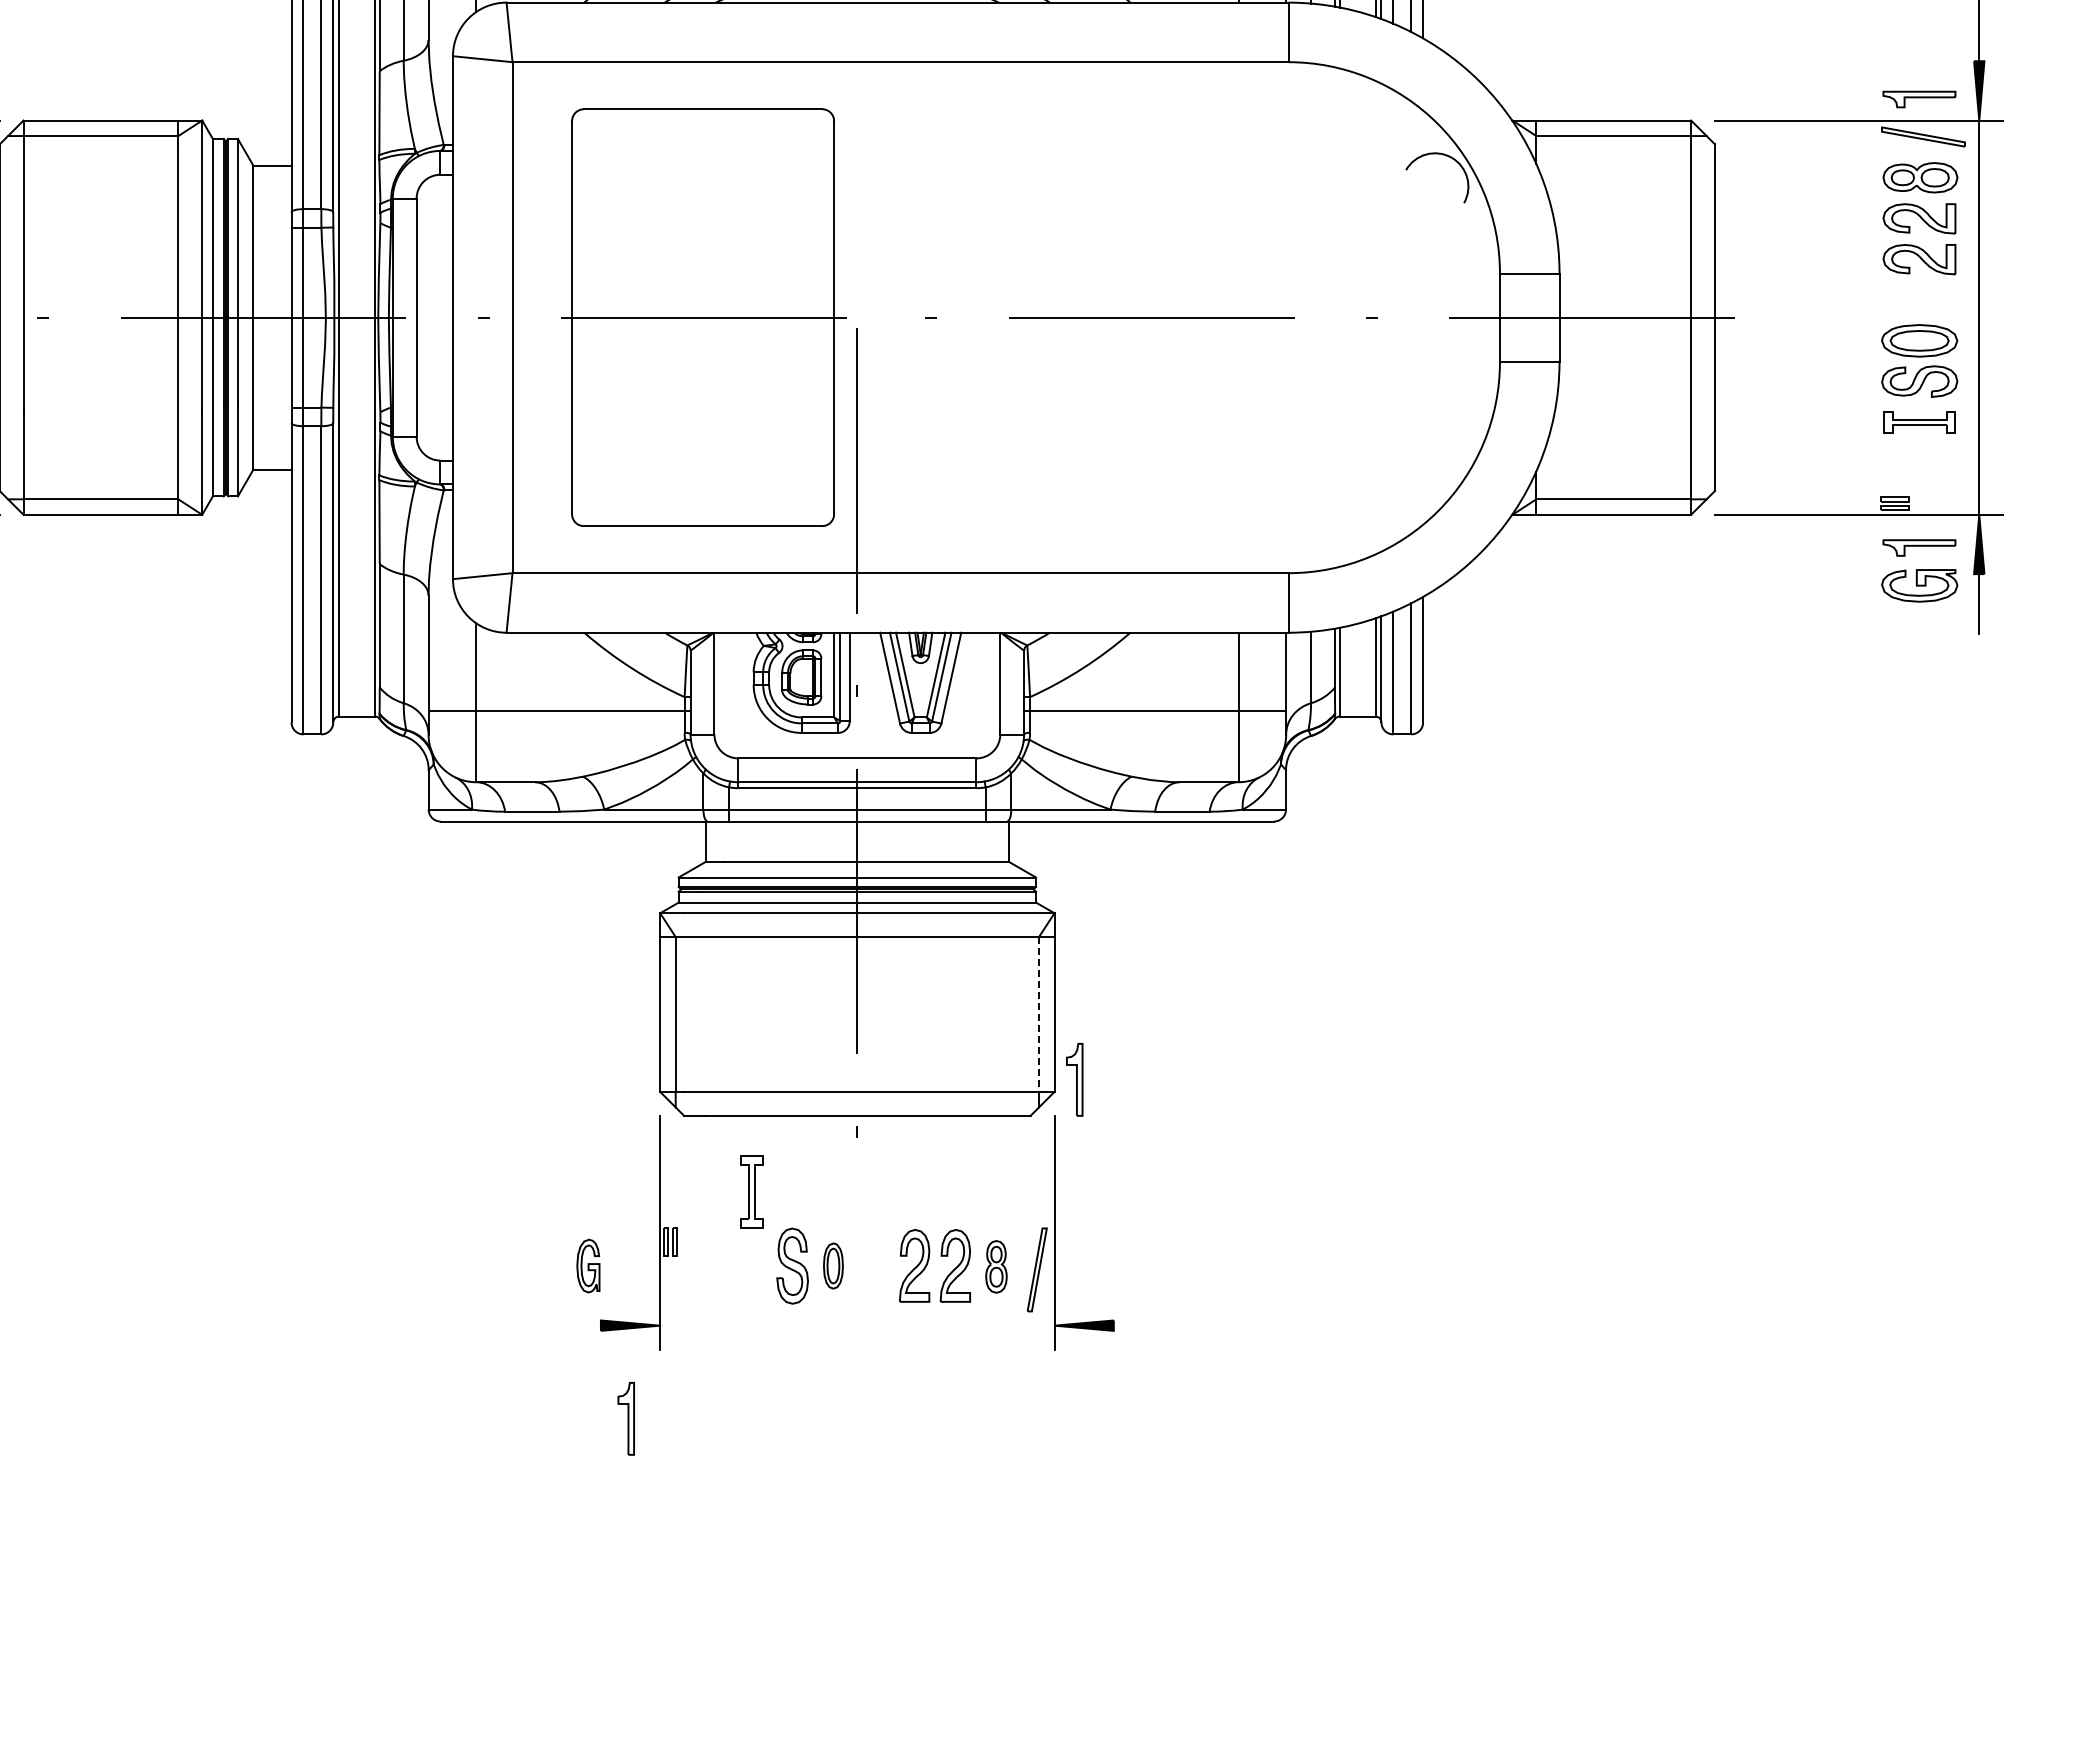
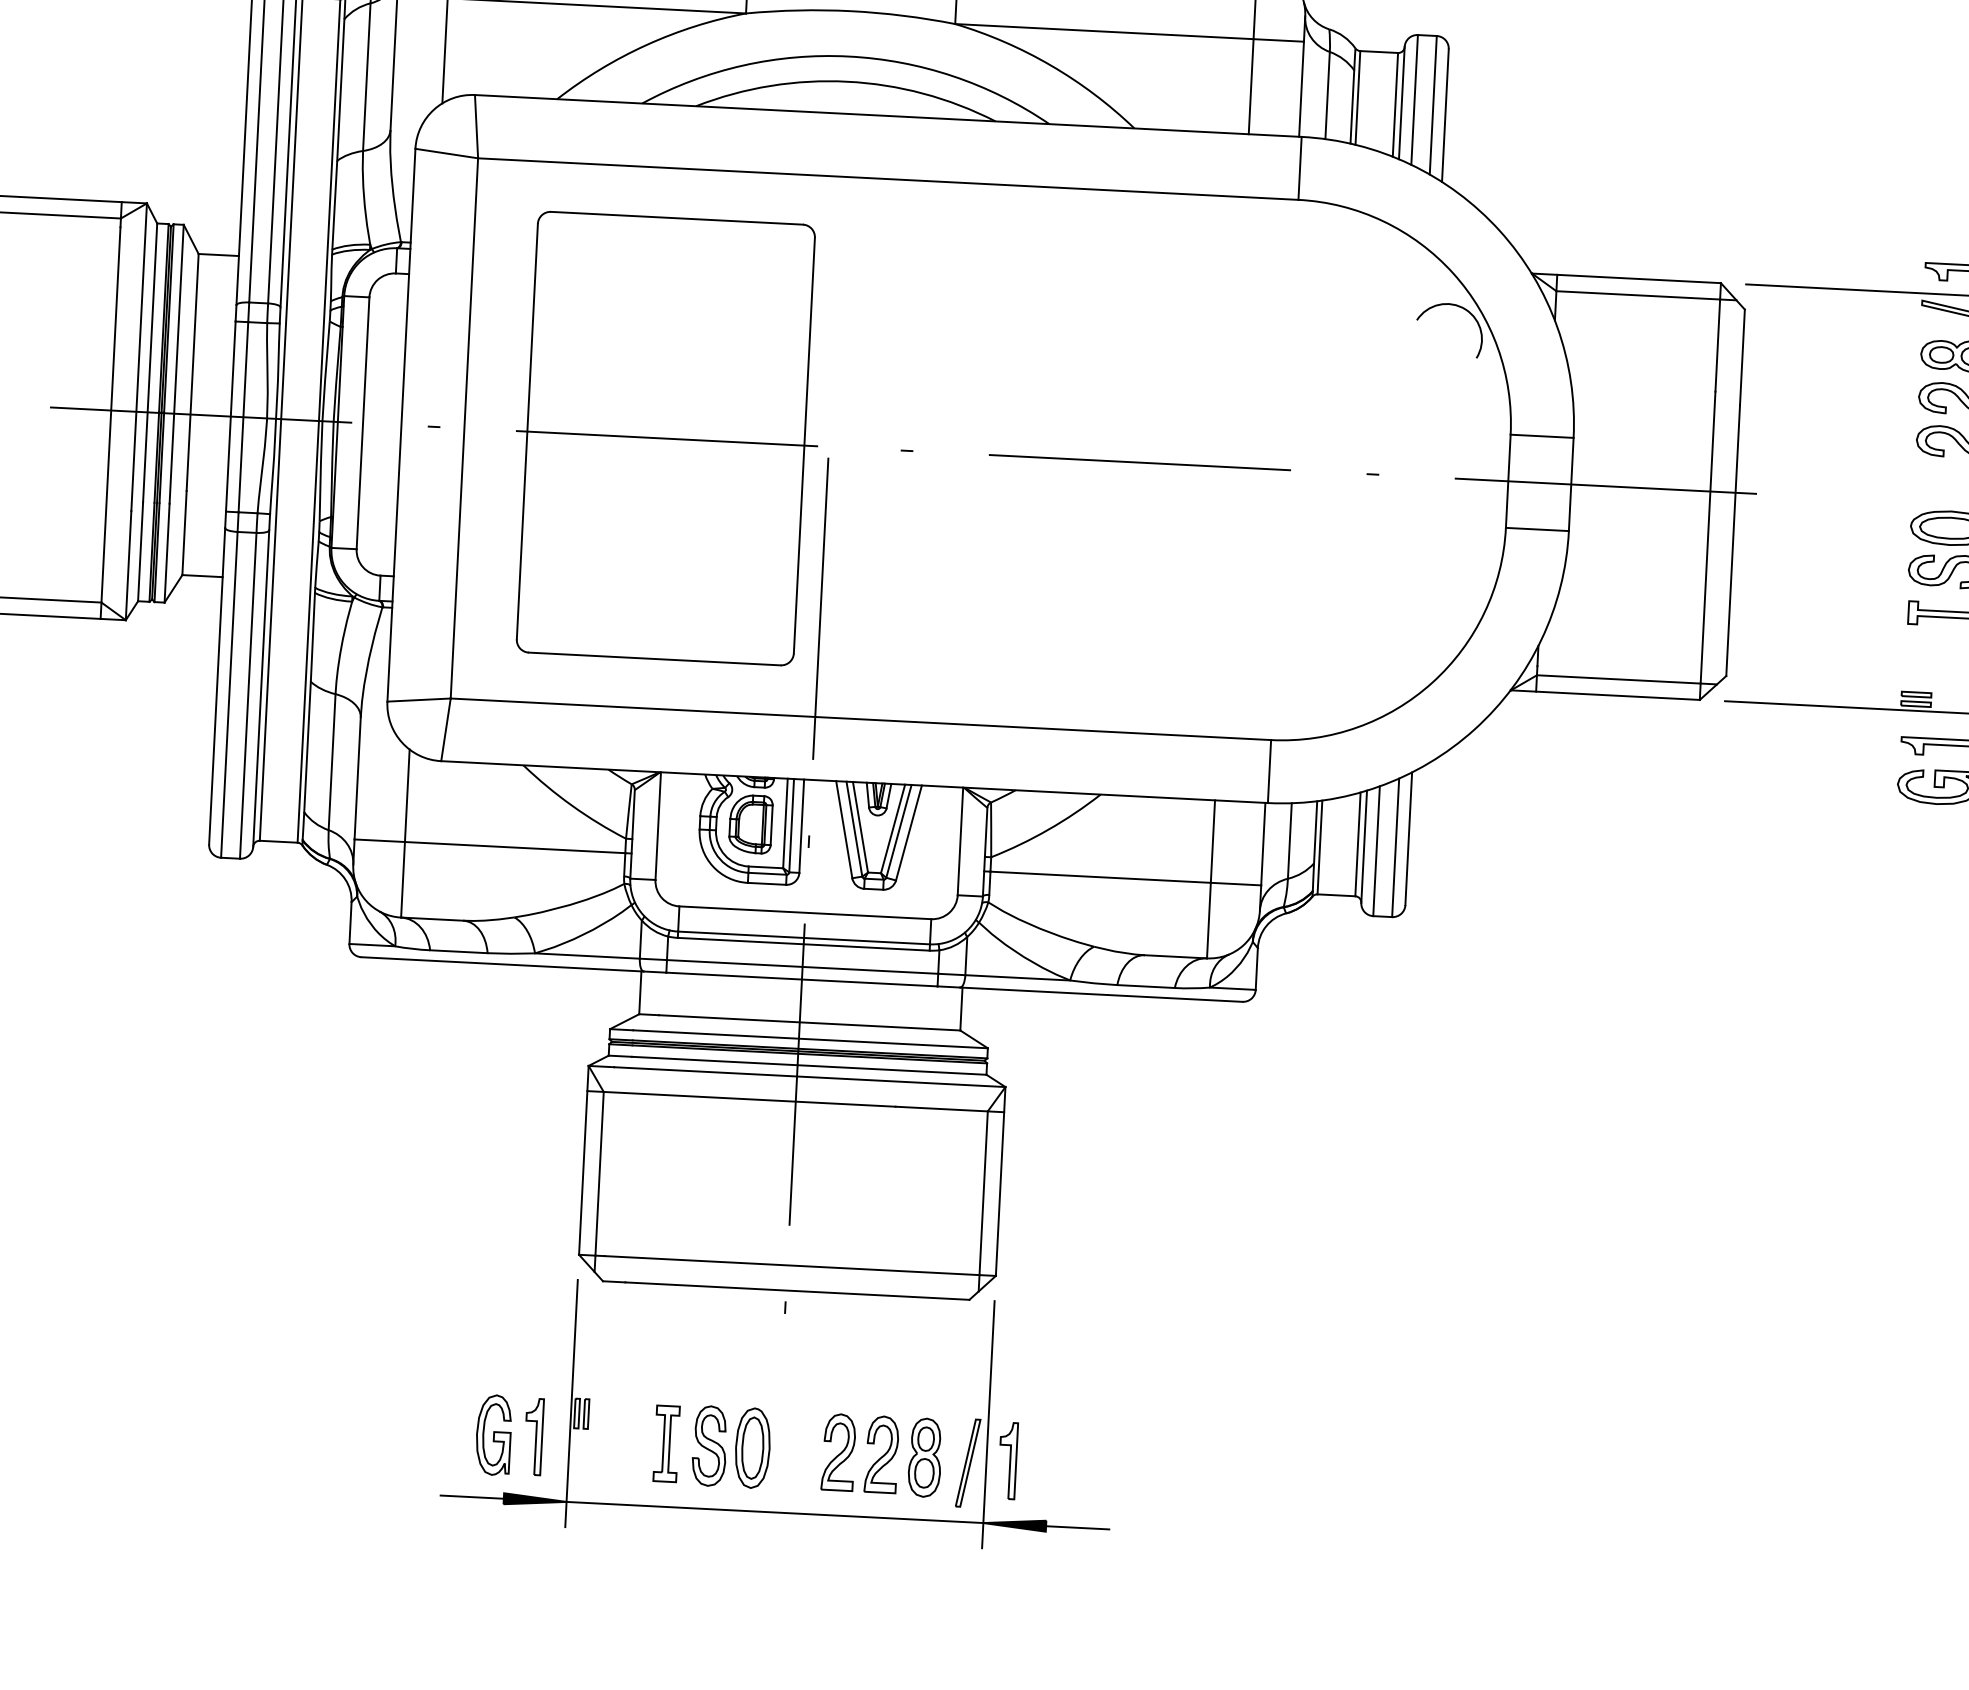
line: (1039, 1015) -> (984, 1194), dashed -> solid
part: (1074, 1079) -> (1007, 1460), moved
part: (751, 1191) -> (666, 1443), moved
part: (588, 1265) -> (493, 1434), size x1.43
part: (833, 1265) -> (752, 1447), size x1.67
part: (996, 1266) -> (925, 1457), size x1.43
line: (570, 1325) -> (471, 1496), added
line: (857, 1325) -> (775, 1512), added
line: (1143, 1325) -> (1077, 1527), added
part: (625, 1418) -> (533, 1436), moved

